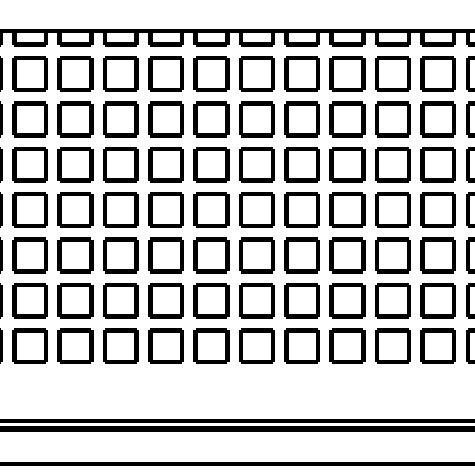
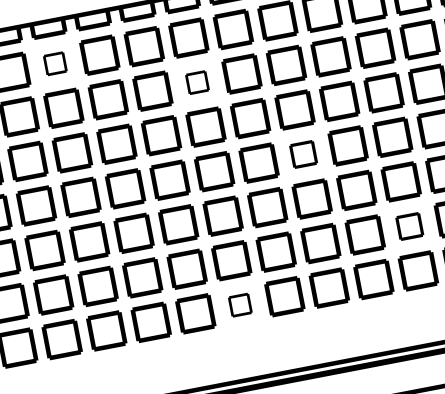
part: (120, 73) -> (54, 63), size x0.6
part: (256, 119) -> (197, 82), size x0.6
part: (347, 209) -> (303, 153), size x0.7
part: (437, 300) -> (409, 226), size x0.7
part: (256, 345) -> (239, 304), size x0.6

